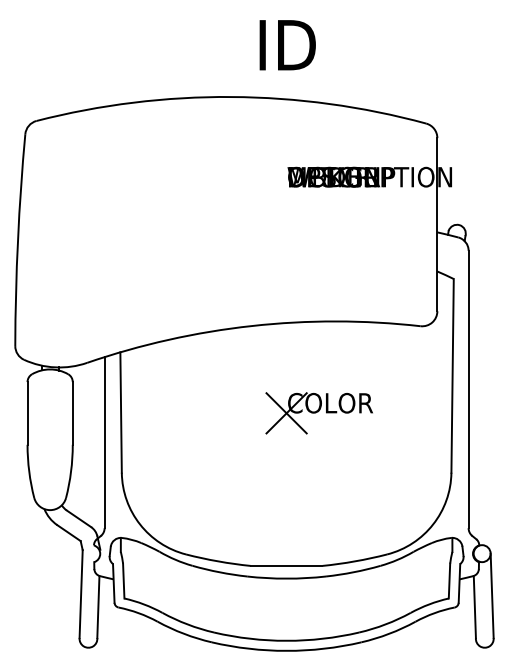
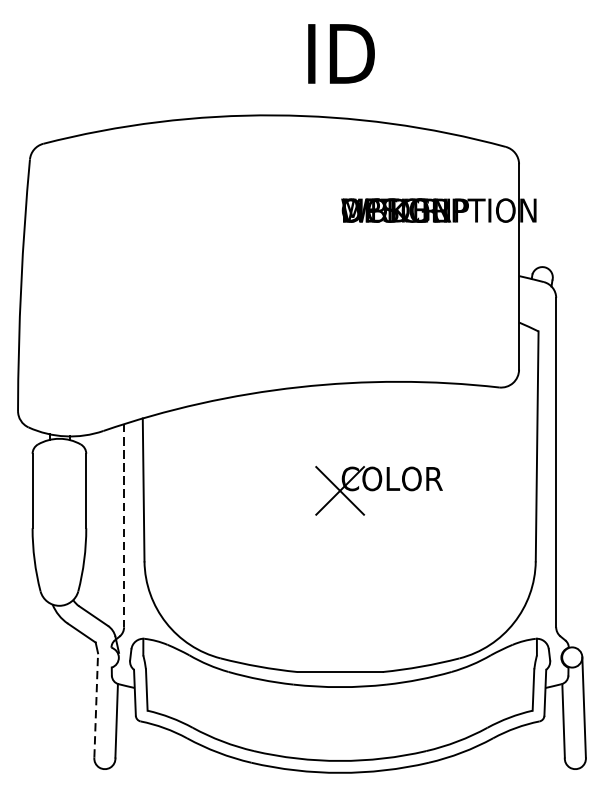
line: (104, 442) -> (123, 525), solid -> dashed
line: (81, 594) -> (96, 705), solid -> dashed

